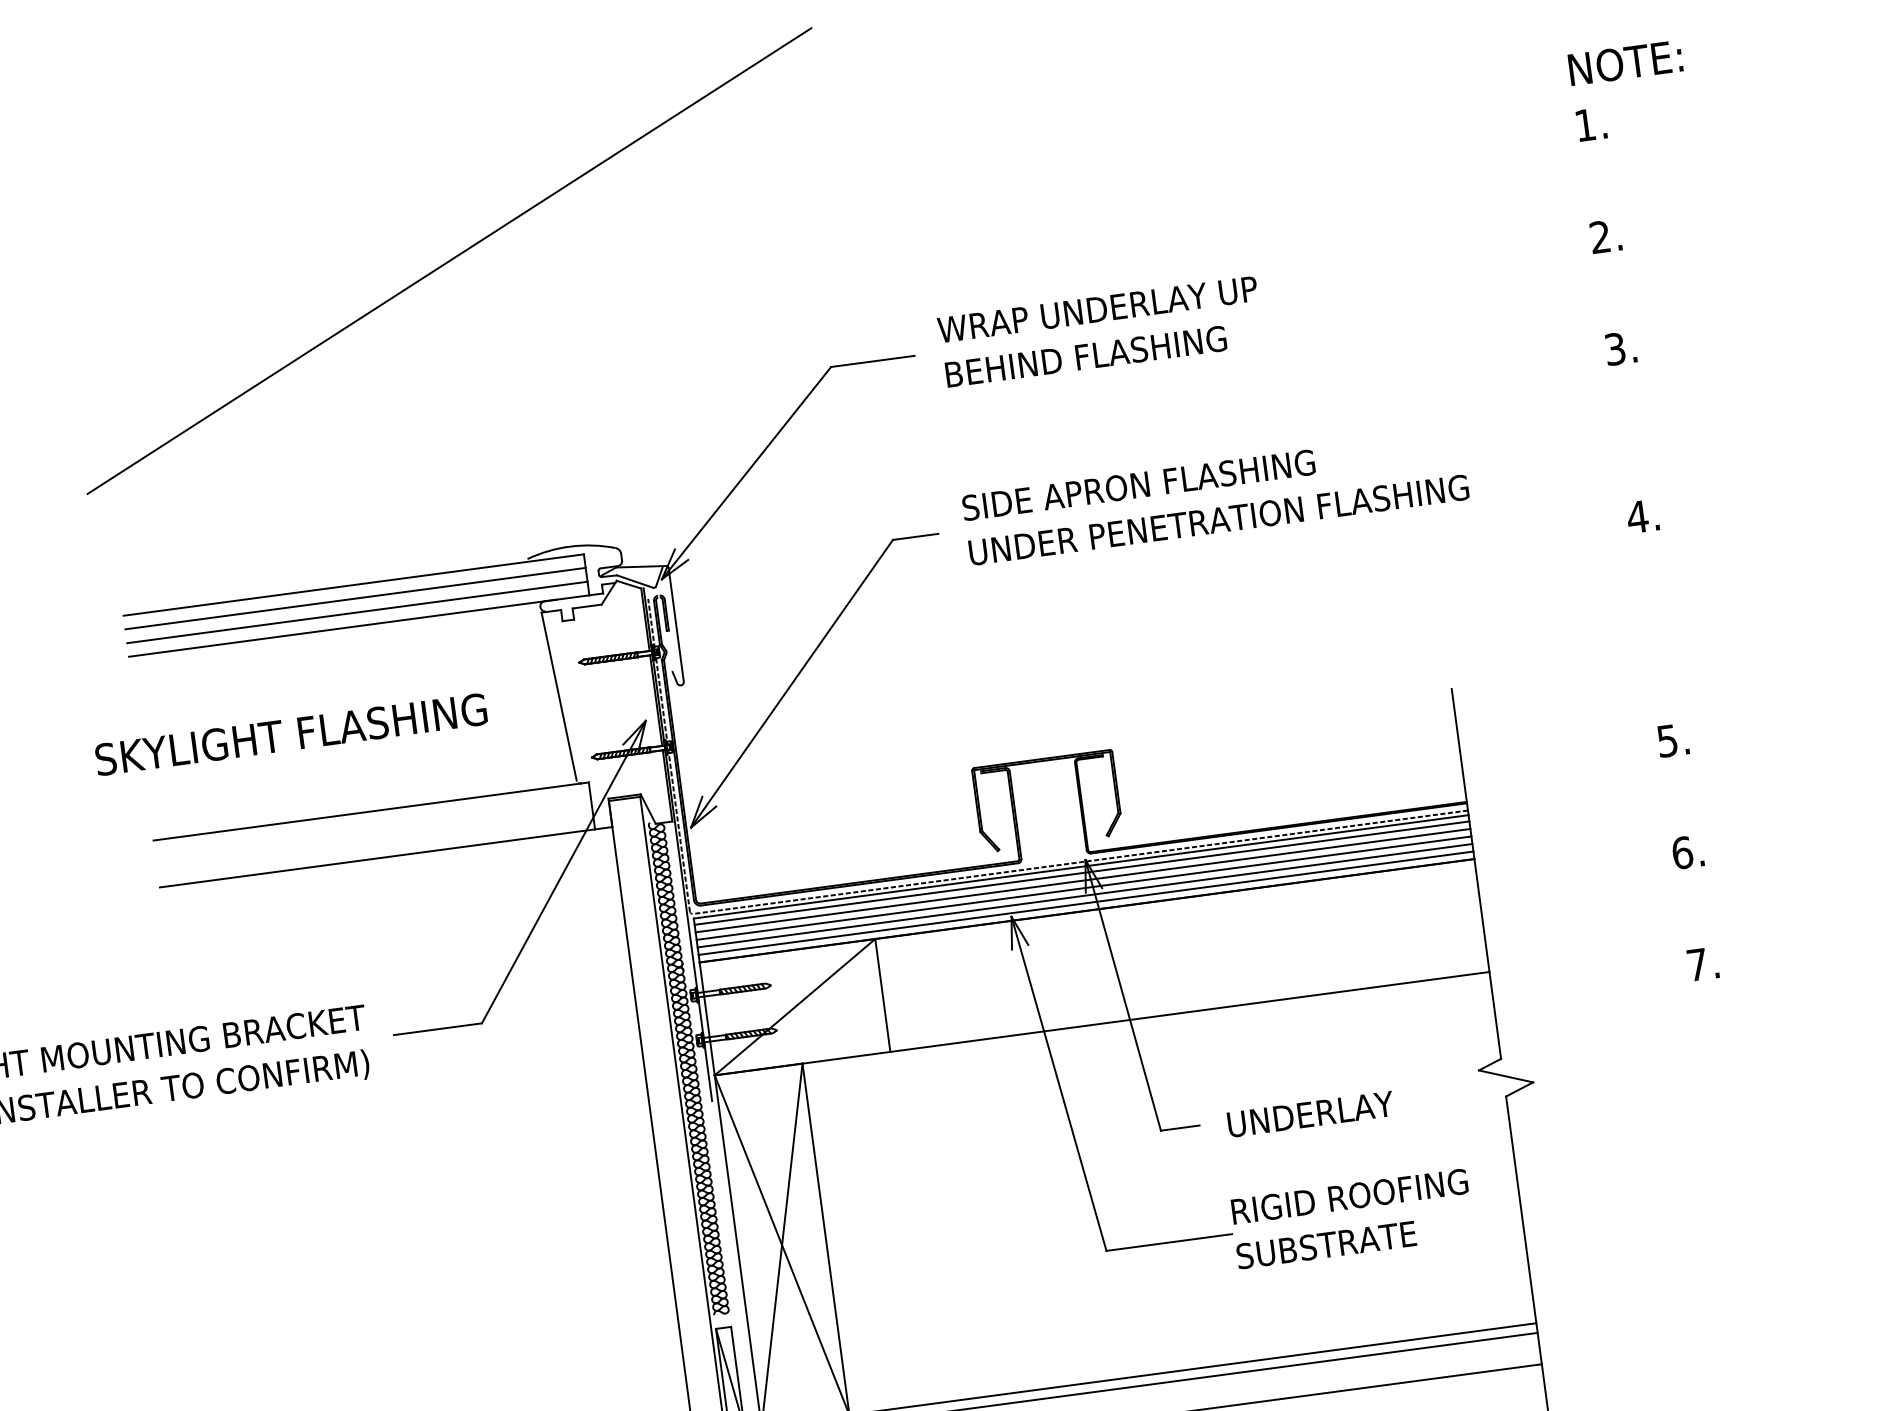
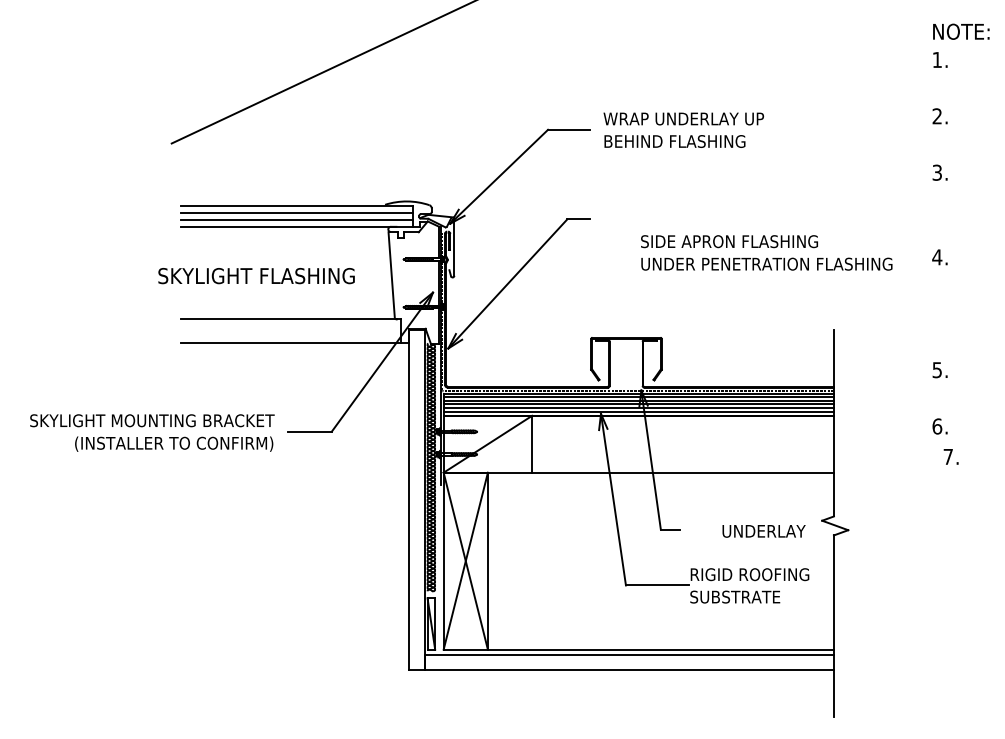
text: (1215, 496) -> (766, 252), moved
text: (1701, 963) -> (950, 456), moved
text: (1309, 1114) -> (763, 531), moved

